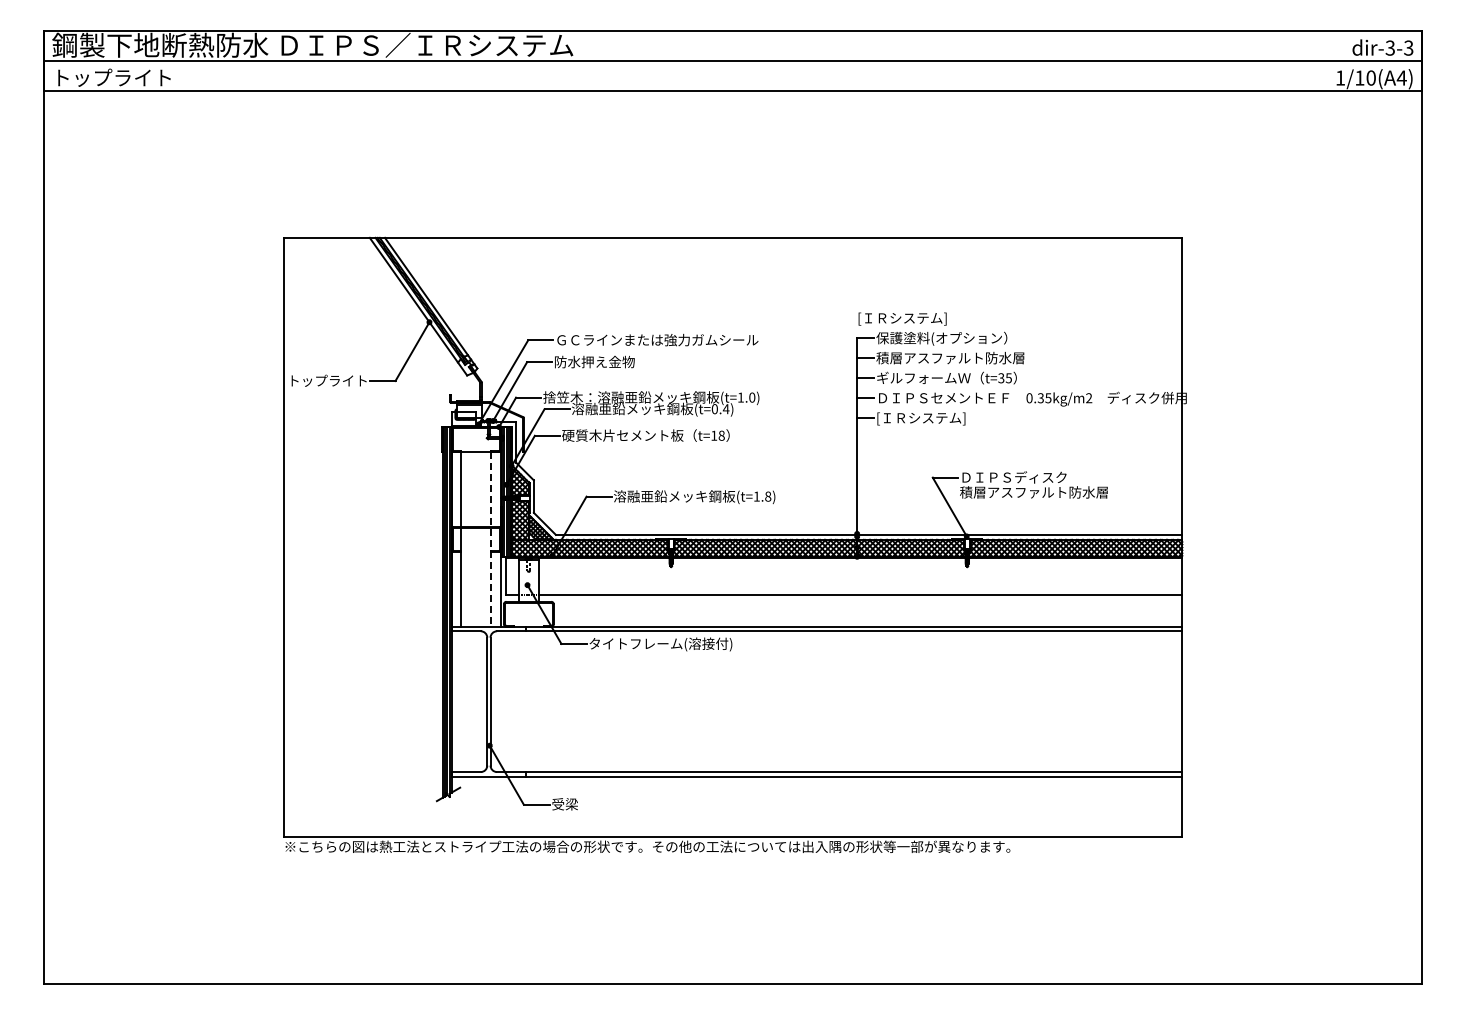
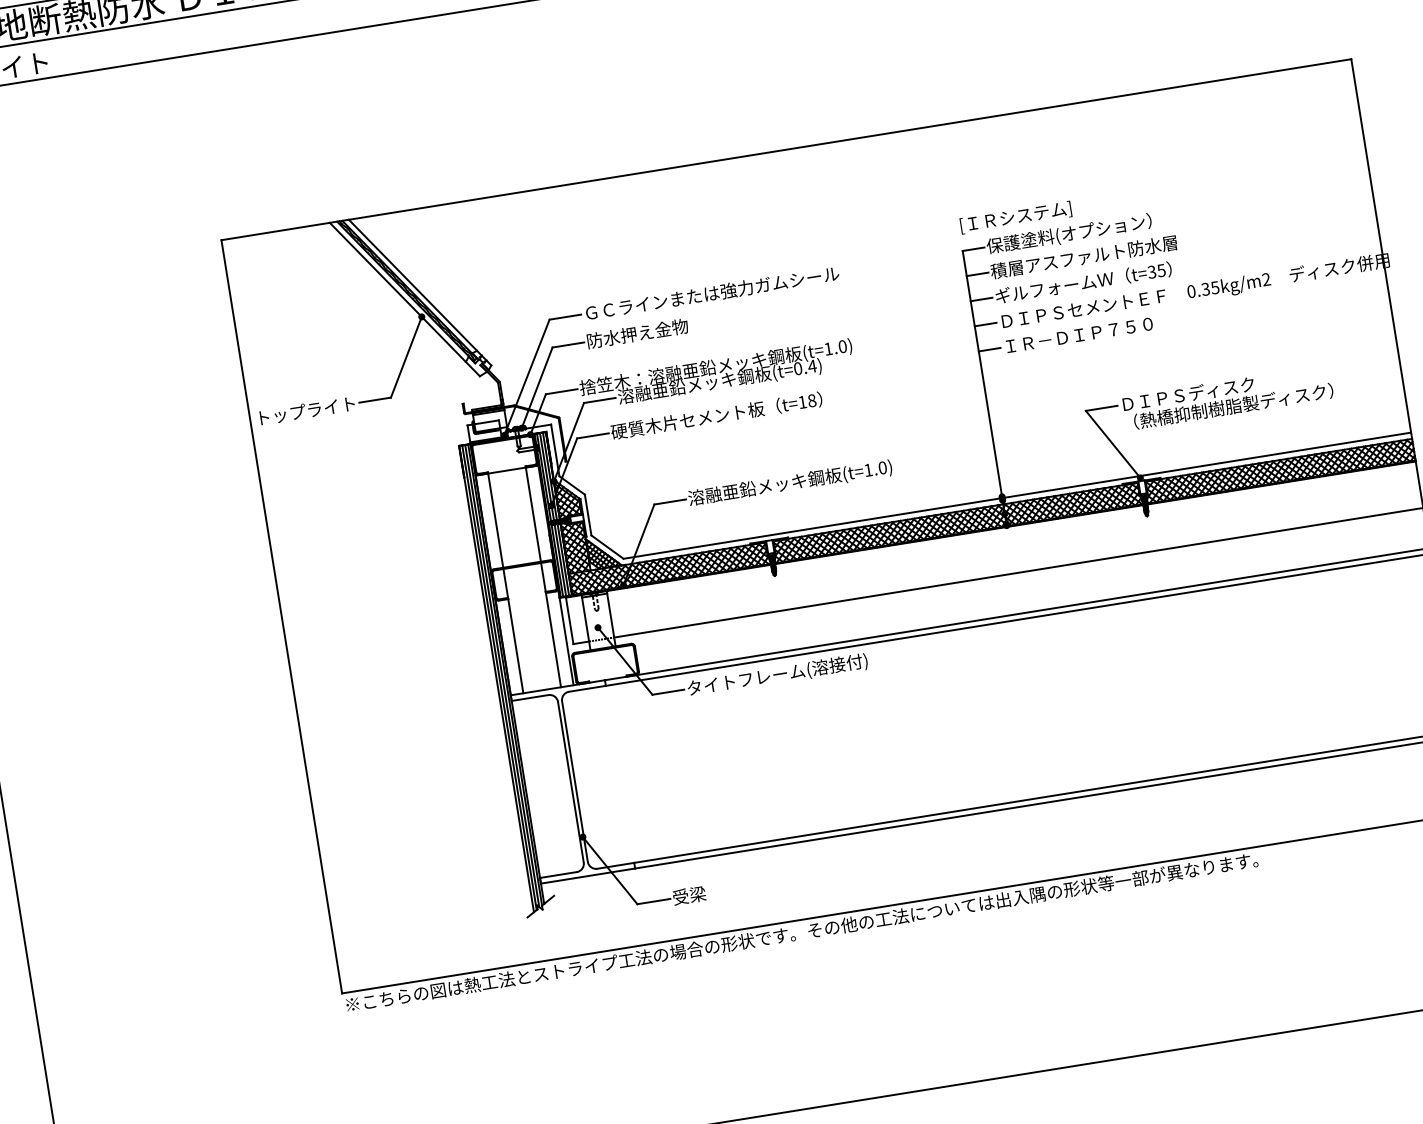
text: (936, 418) -> (1078, 335), [ＩＲシステム] -> ＩＲ－ＤＩＰ７５０
text: (1043, 492) -> (1228, 407), 積層アスファルト防水層 -> （熱橋抑制樹脂製ディスク）
text: (768, 496) -> (883, 467), (t=1.8) -> (t=1.0)
line: (491, 539) -> (543, 577), dashed -> solid

